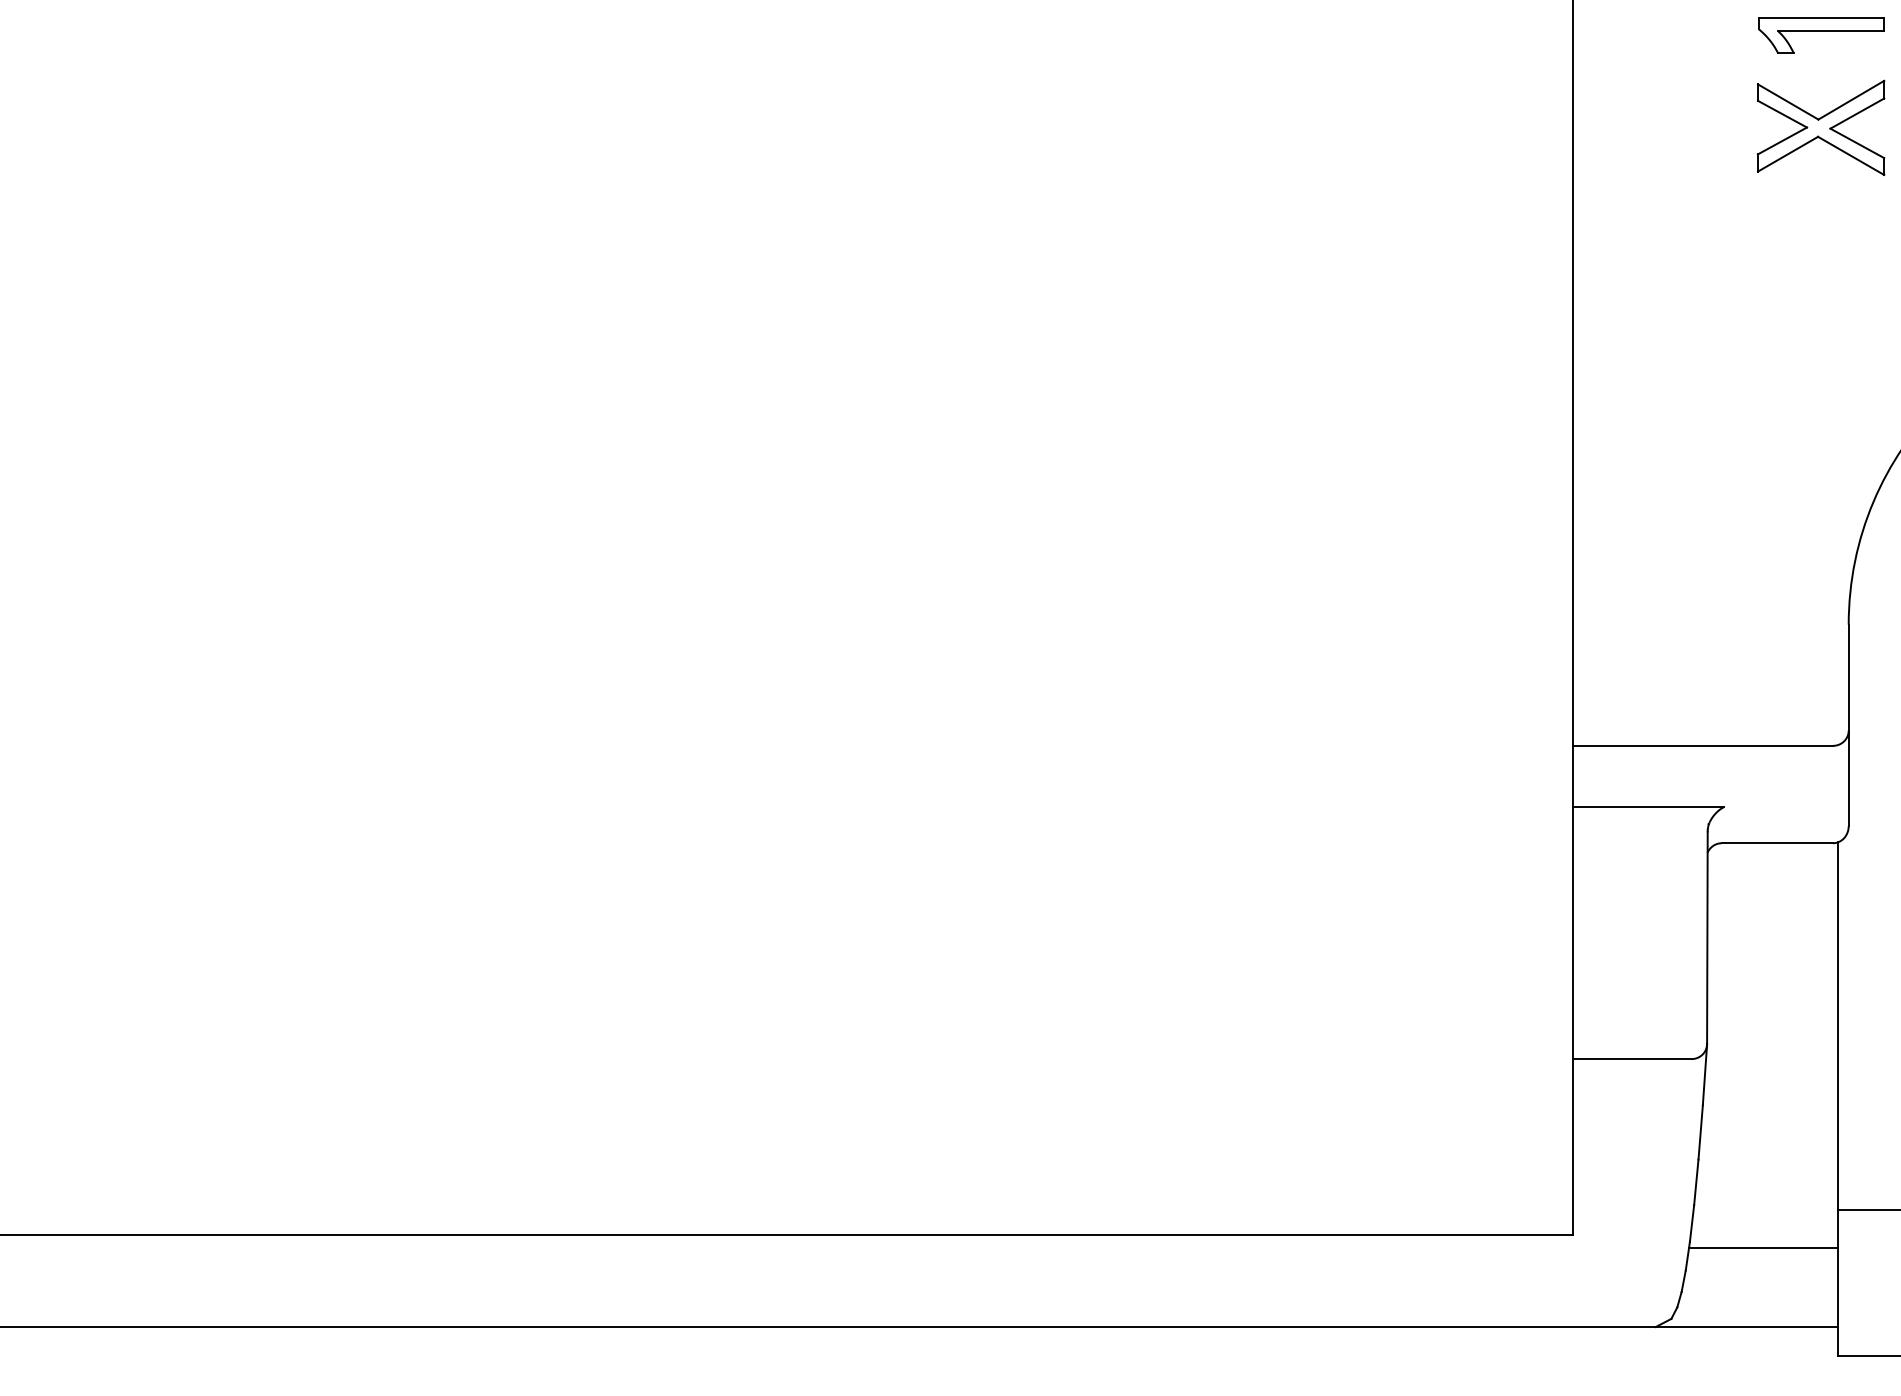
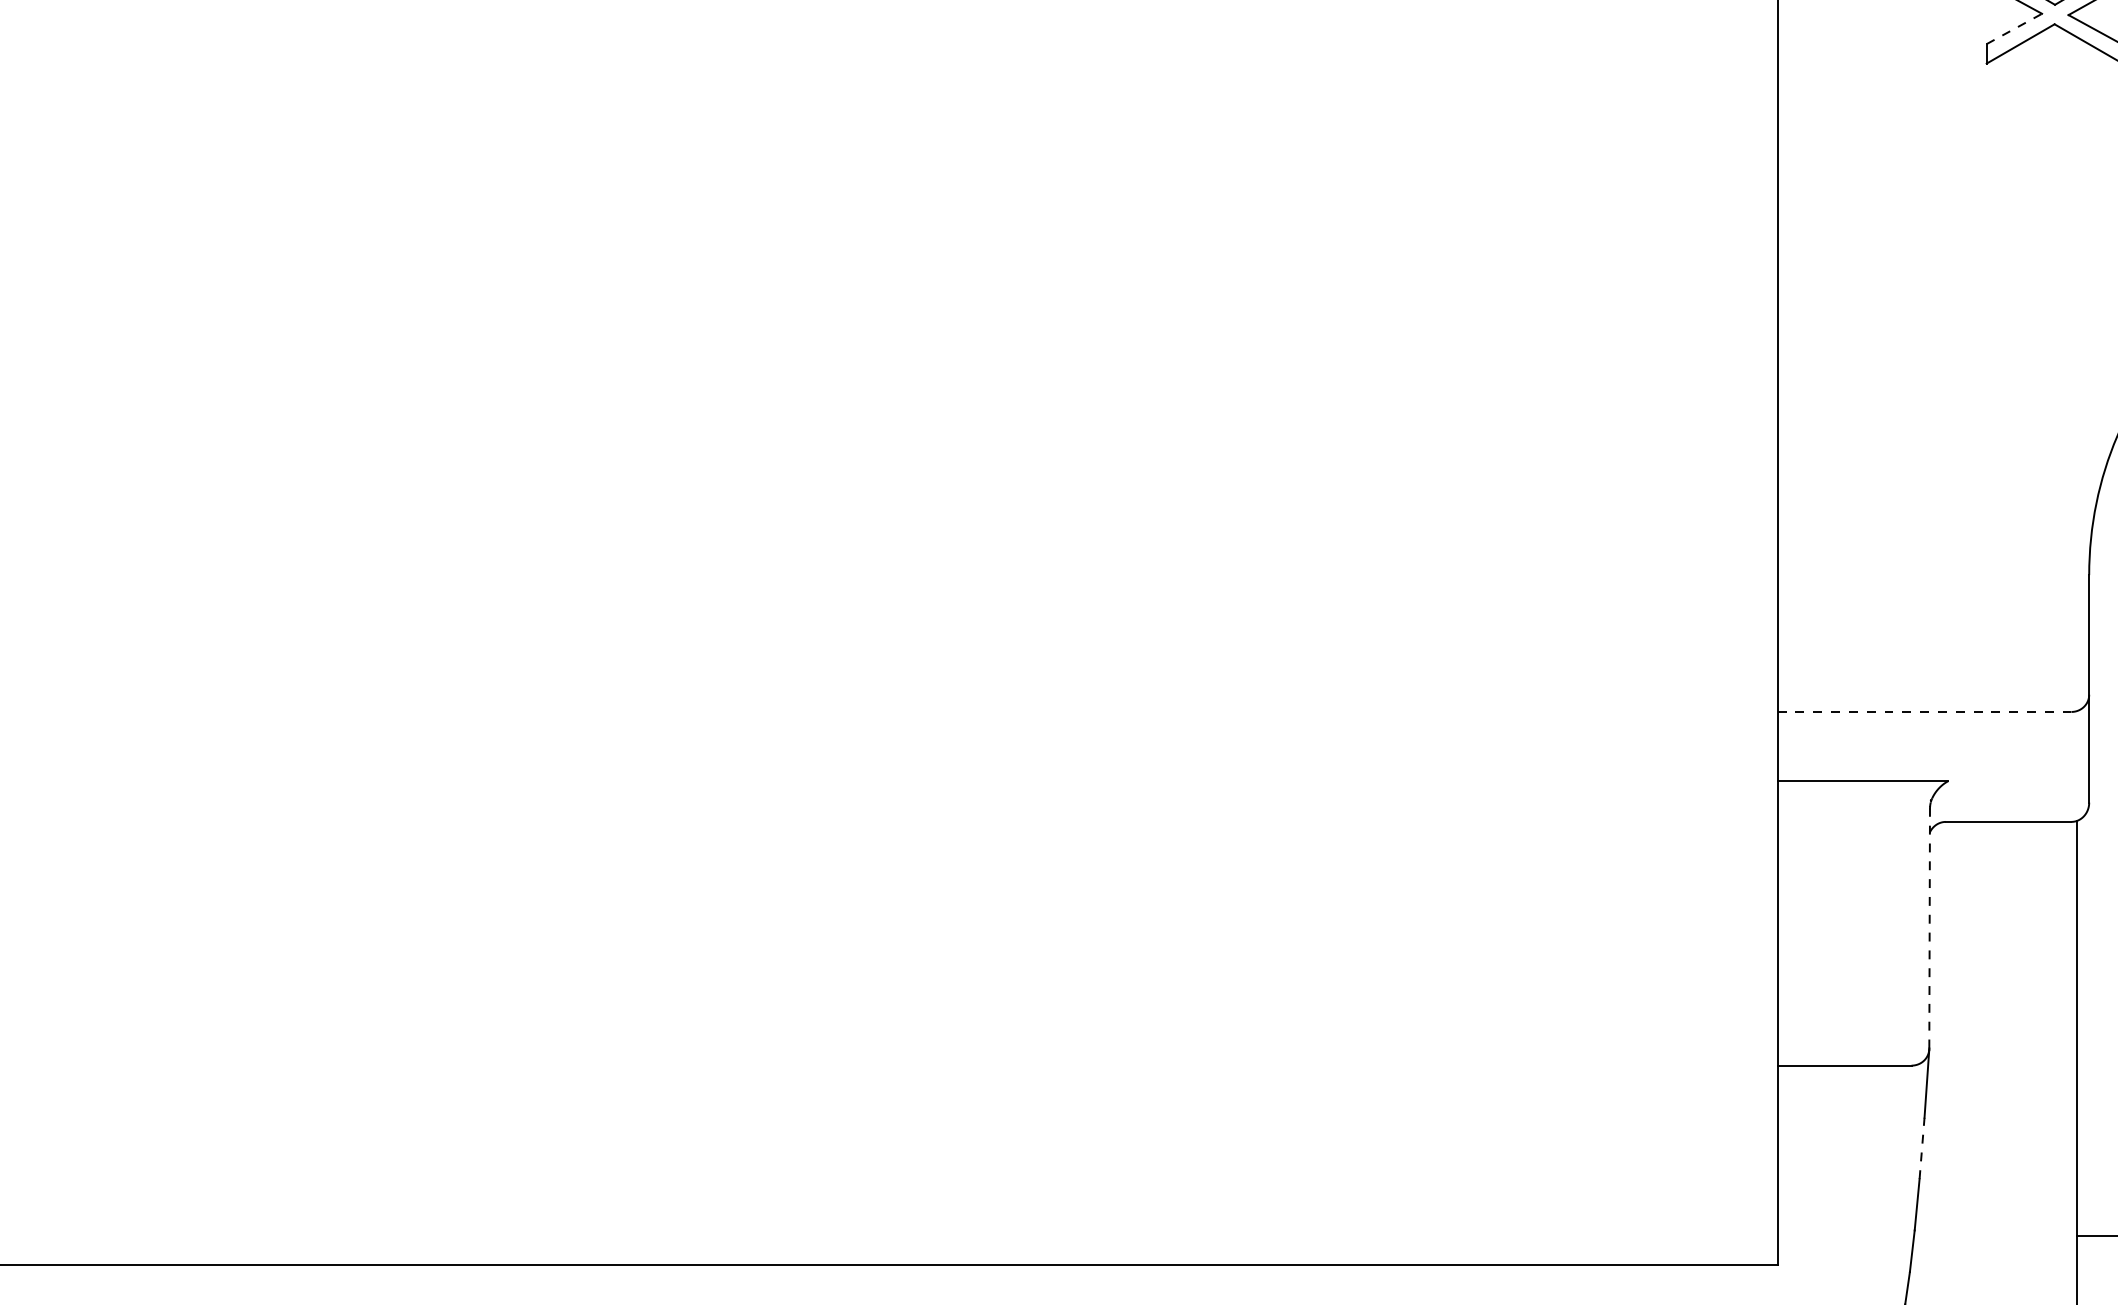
line: (1782, 140) -> (2014, 28), solid -> dashed
line: (1703, 745) -> (1925, 711), solid -> dashed
line: (1707, 937) -> (1929, 928), solid -> dashed
line: (1700, 1131) -> (1921, 1147), solid -> dashed
line: (1763, 1248) -> (1992, 1279), removed

